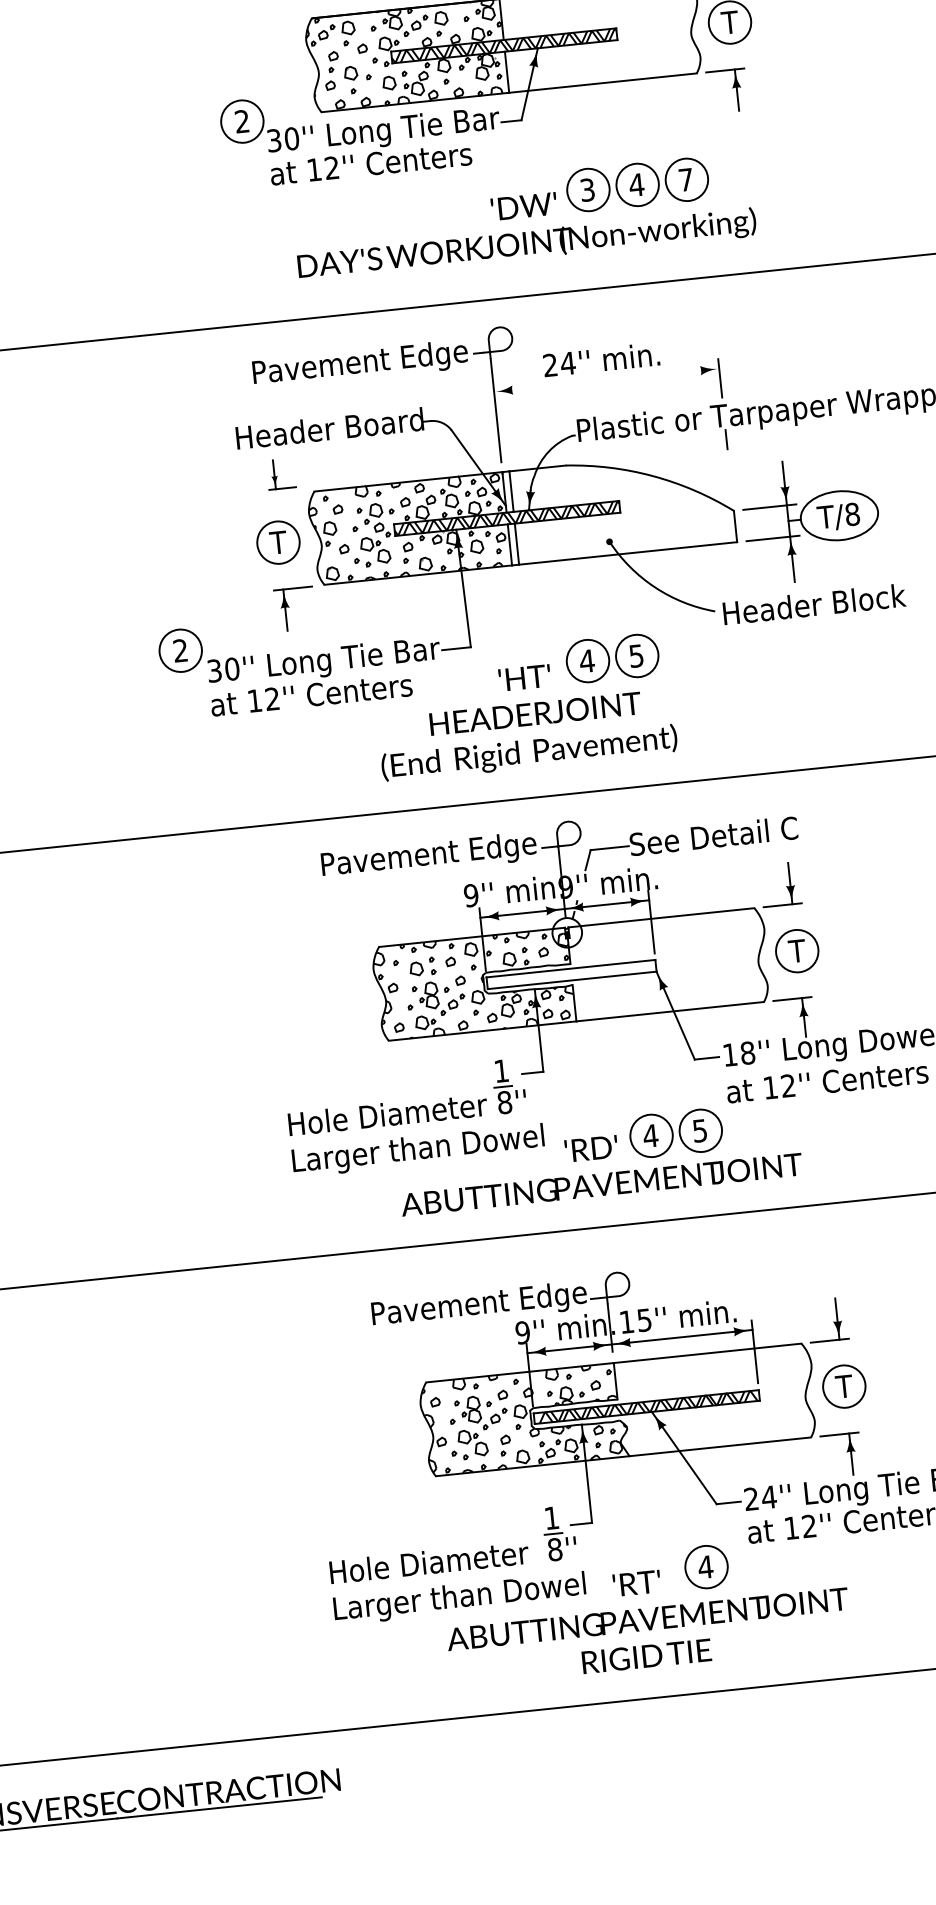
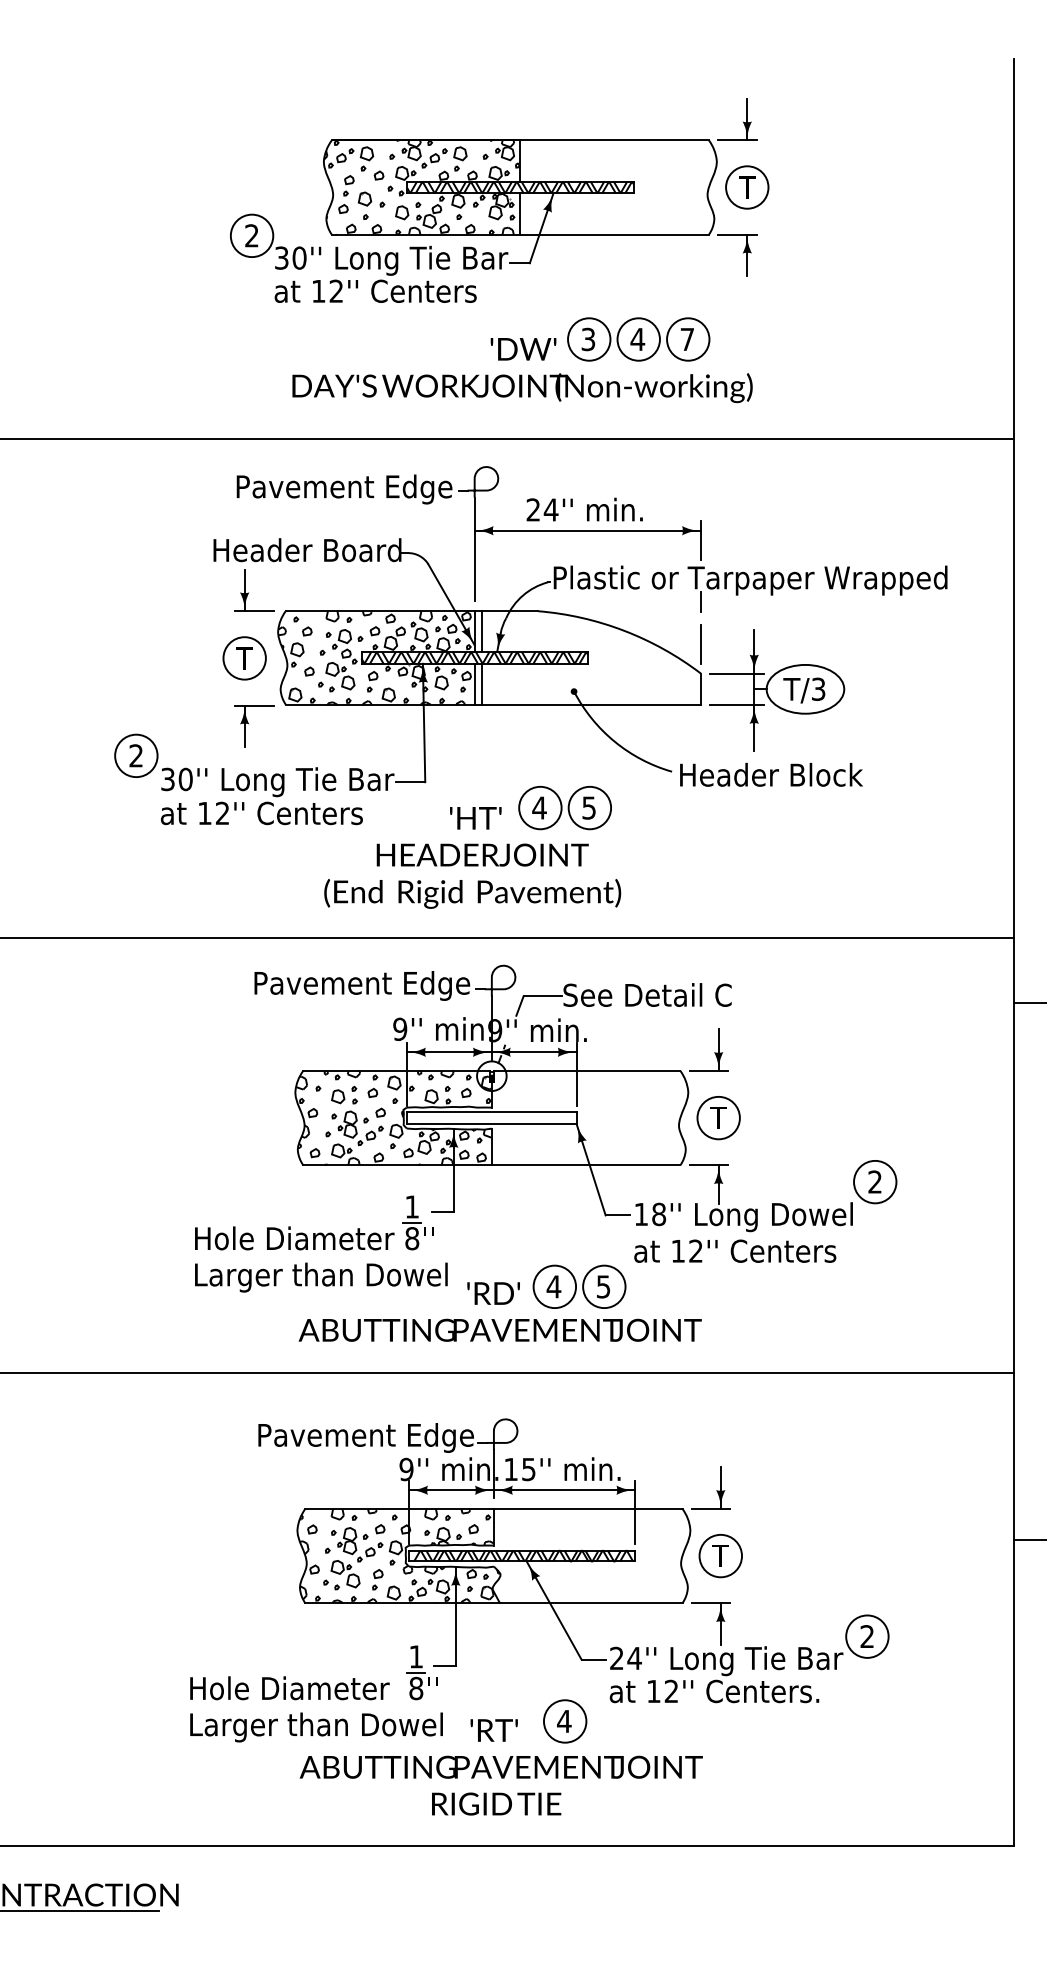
line: (606, 380) -> (587, 530), added
part: (281, 474) -> (254, 590), size x1.43
line: (730, 481) -> (700, 644), added
text: (852, 513) -> (818, 688), T/8 -> T/3

